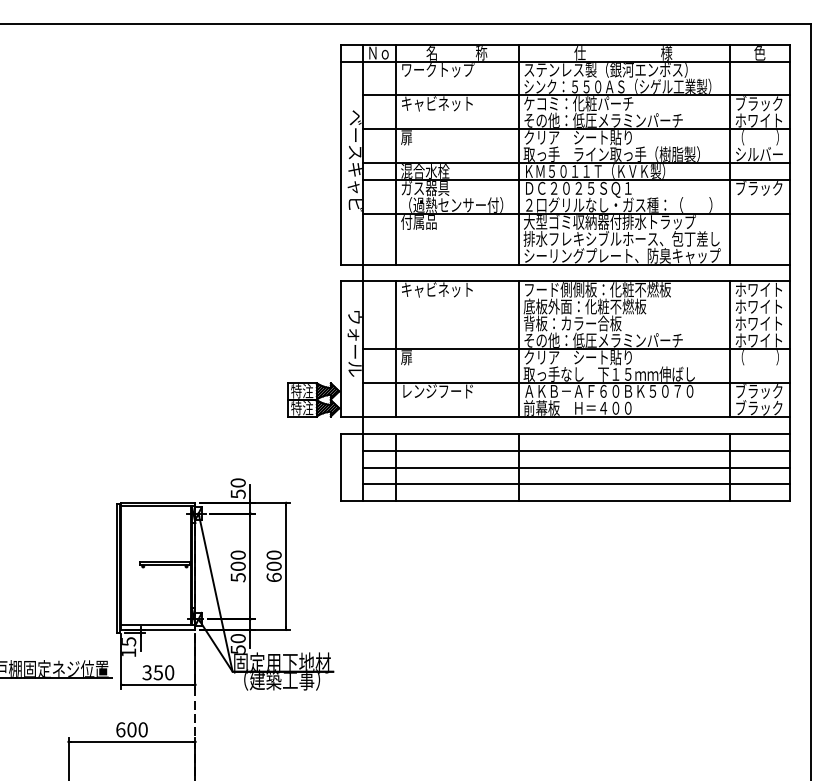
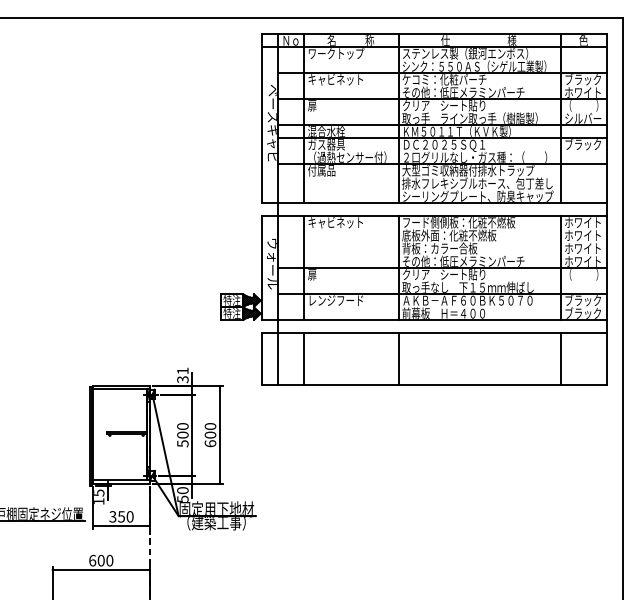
line: (576, 451) -> (442, 346), removed
line: (576, 467) -> (442, 359), removed
line: (576, 484) -> (442, 372), removed
text: (237, 487) -> (182, 374), 50 -> 31

